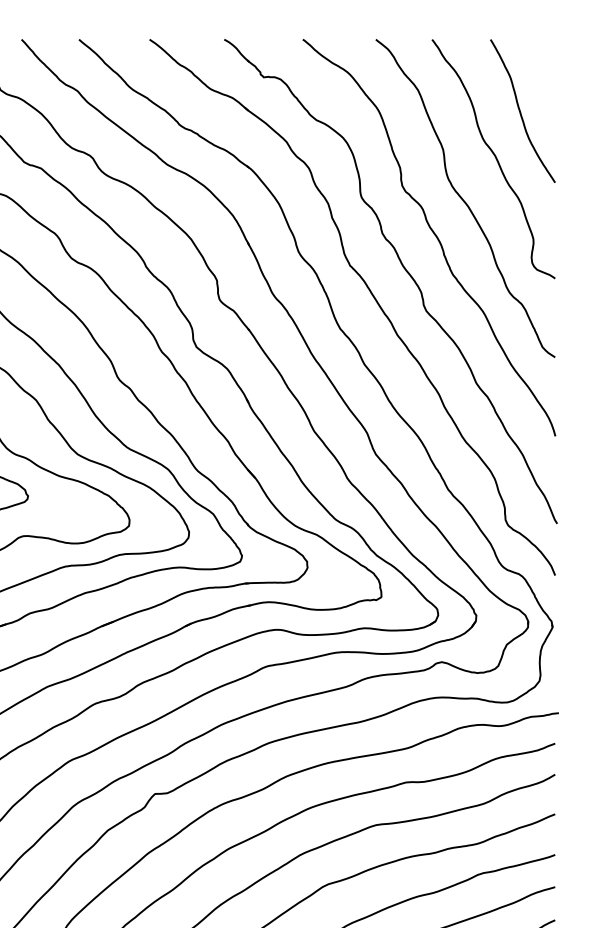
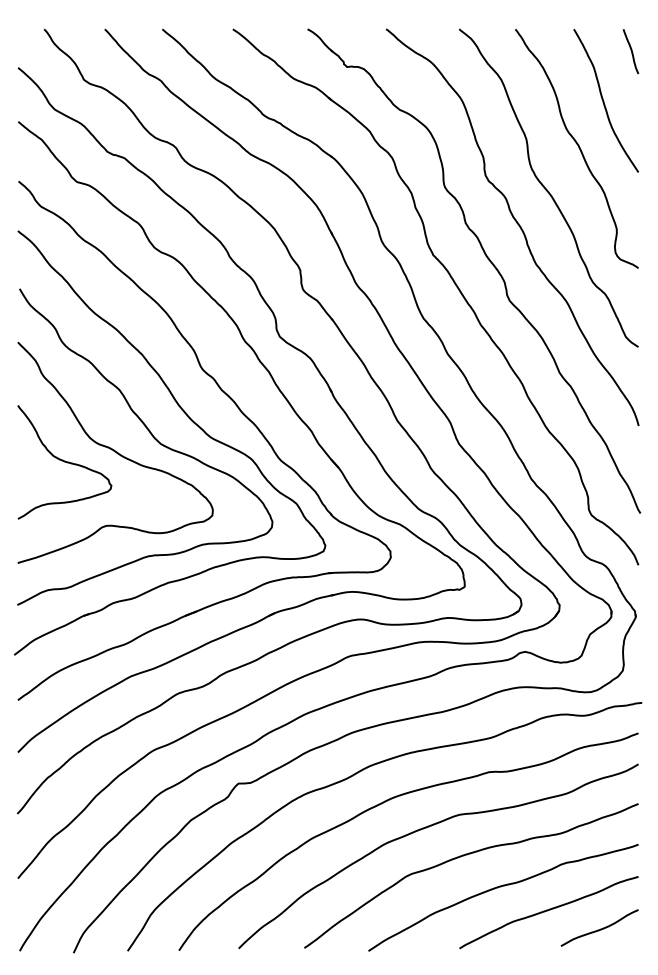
curve: (547, 60) -> (630, 50), added

